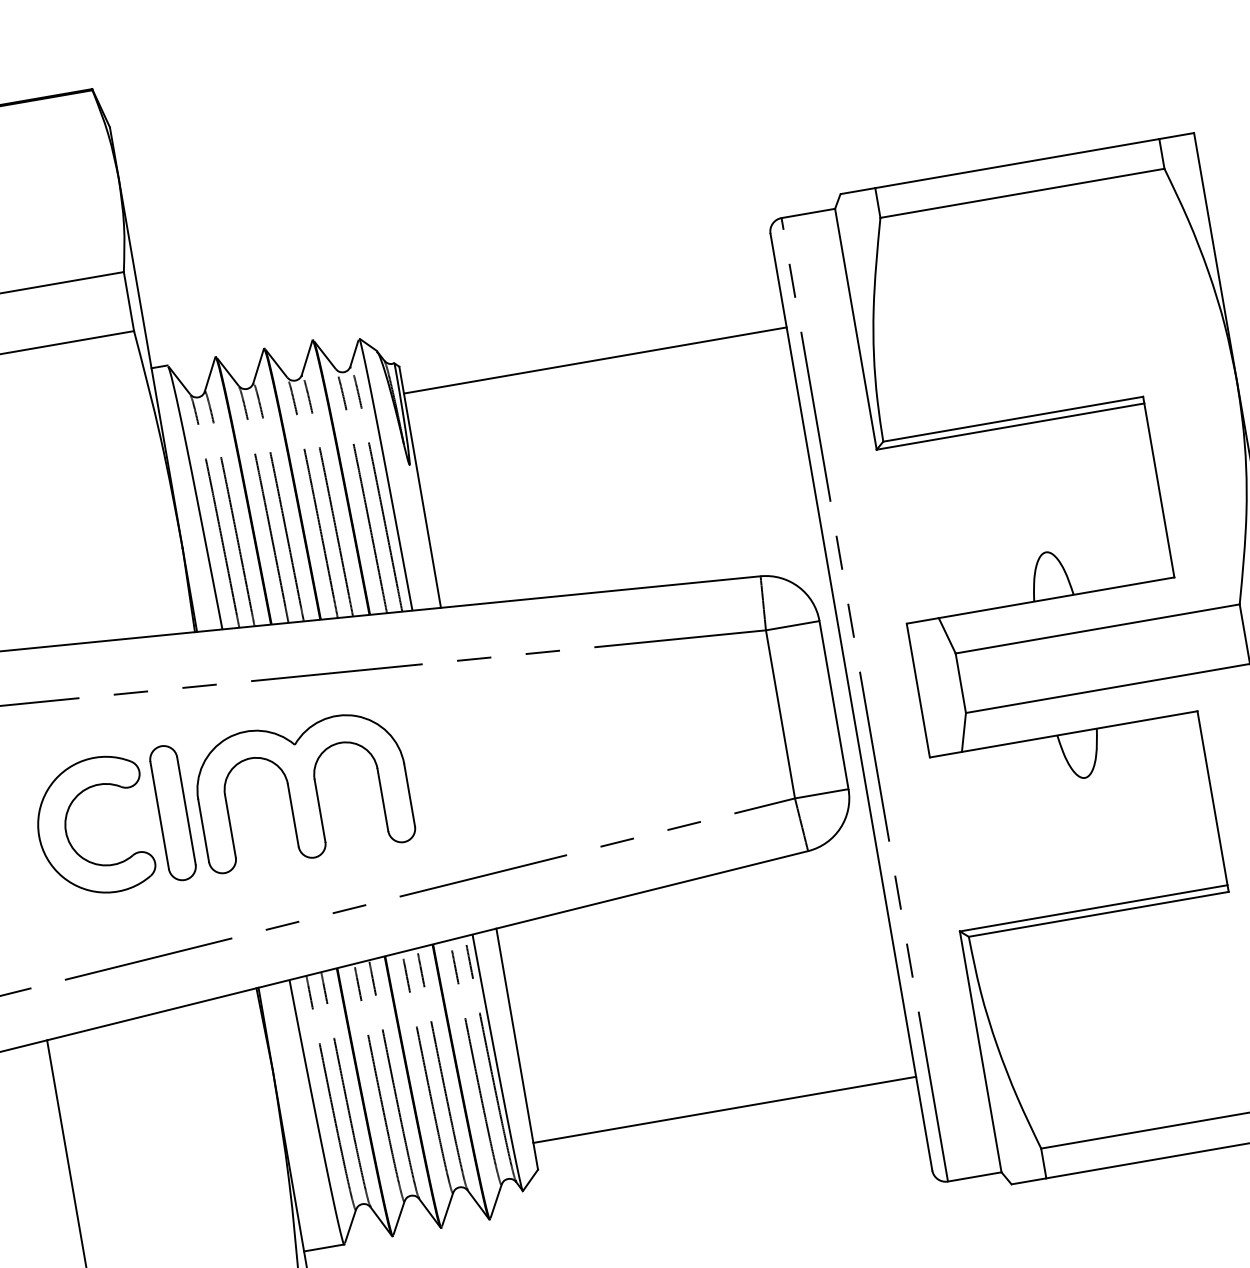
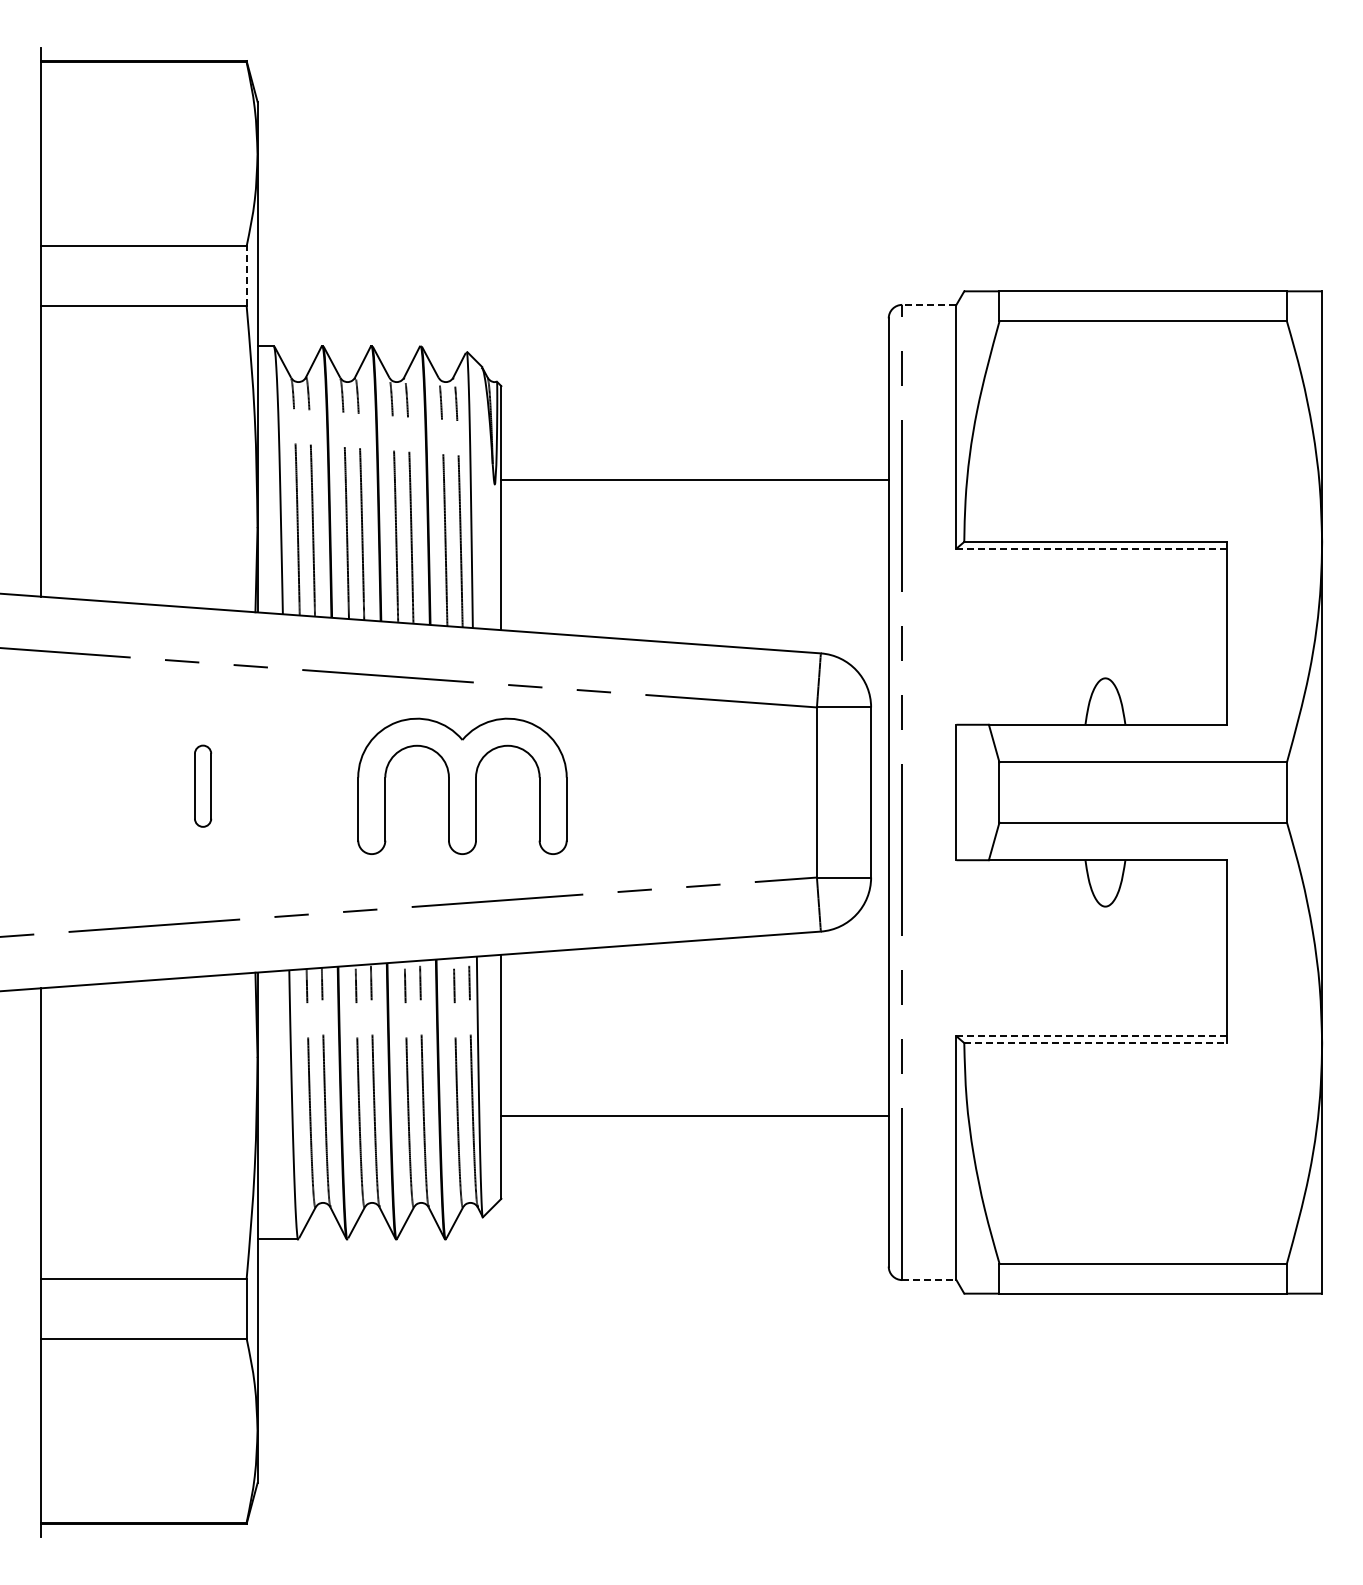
line: (807, 213) -> (928, 304), solid -> dashed
line: (128, 301) -> (246, 276), solid -> dashed
line: (594, 360) -> (694, 480), moved
line: (1010, 426) -> (1091, 548), solid -> dashed
part: (302, 789) -> (462, 785), moved
part: (172, 812) -> (202, 785), size x0.6
part: (66, 825) -> (96, 780), removed
line: (1093, 908) -> (1091, 1036), solid -> dashed
line: (1098, 914) -> (1095, 1043), solid -> dashed
line: (724, 1109) -> (694, 1115), moved
line: (974, 1177) -> (929, 1280), solid -> dashed

